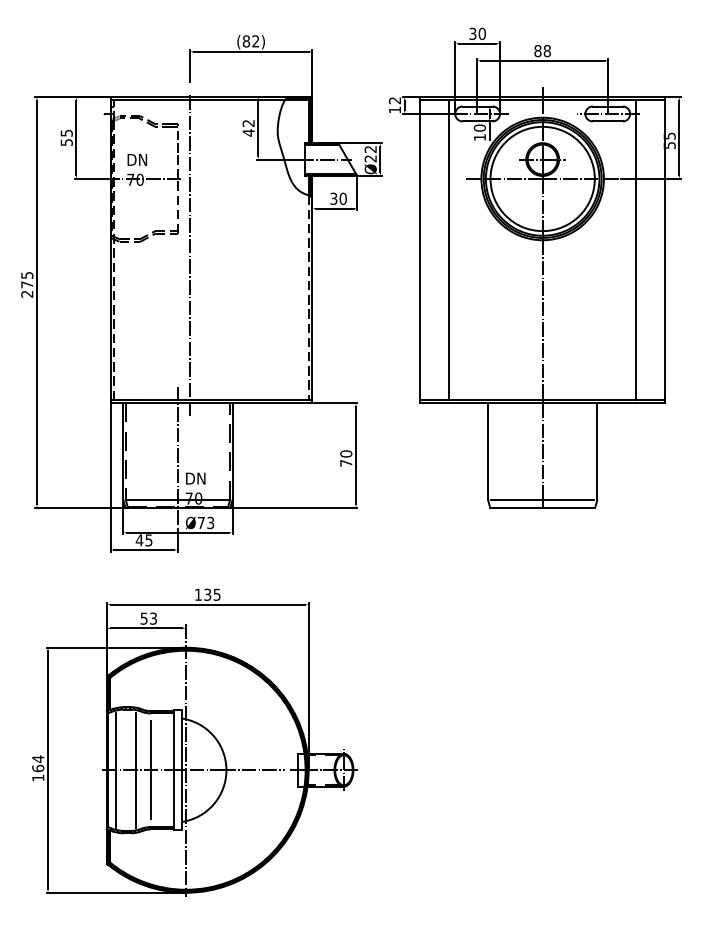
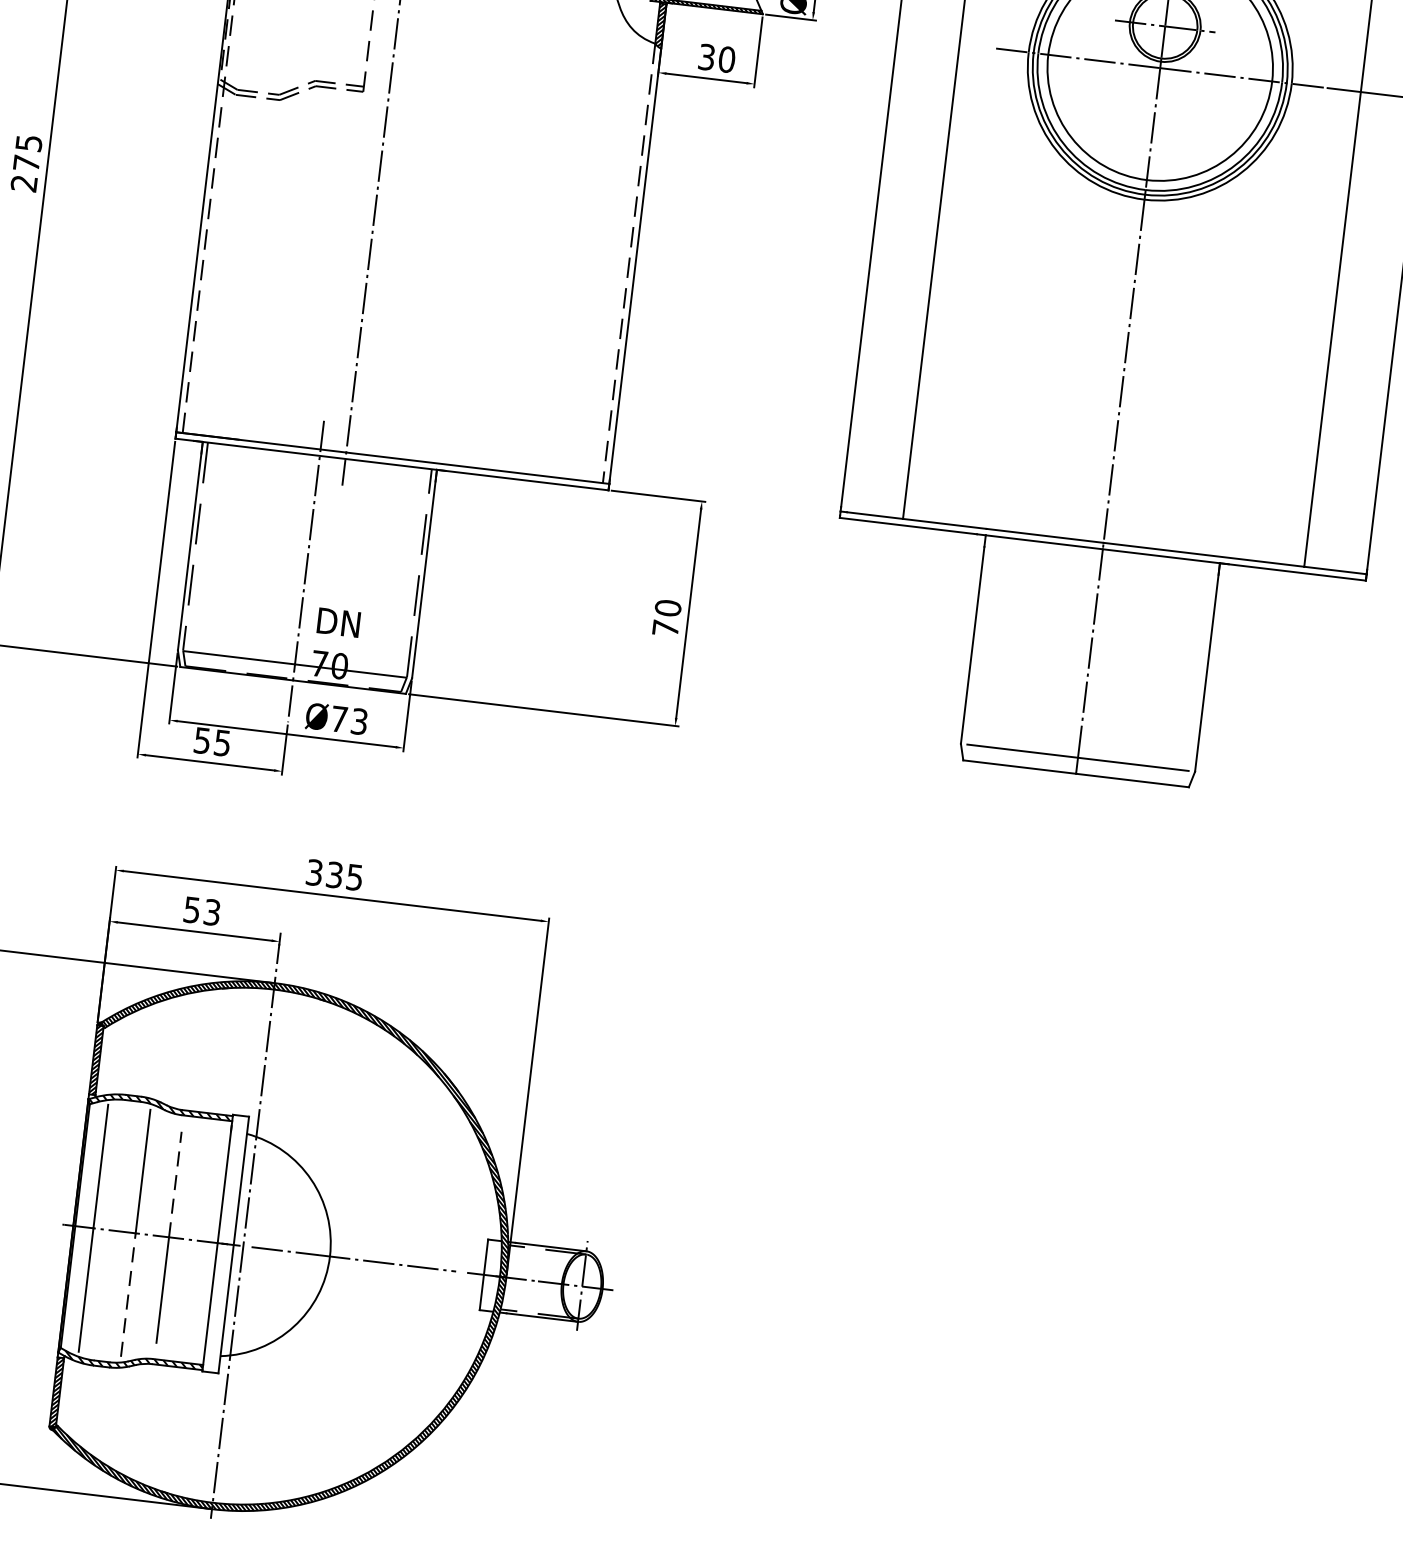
text: (139, 540) -> (202, 741), 45 -> 55
text: (197, 594) -> (312, 871), 135 -> 335
line: (151, 745) -> (175, 1184), solid -> dashed
line: (135, 799) -> (127, 1296), solid -> dashed

